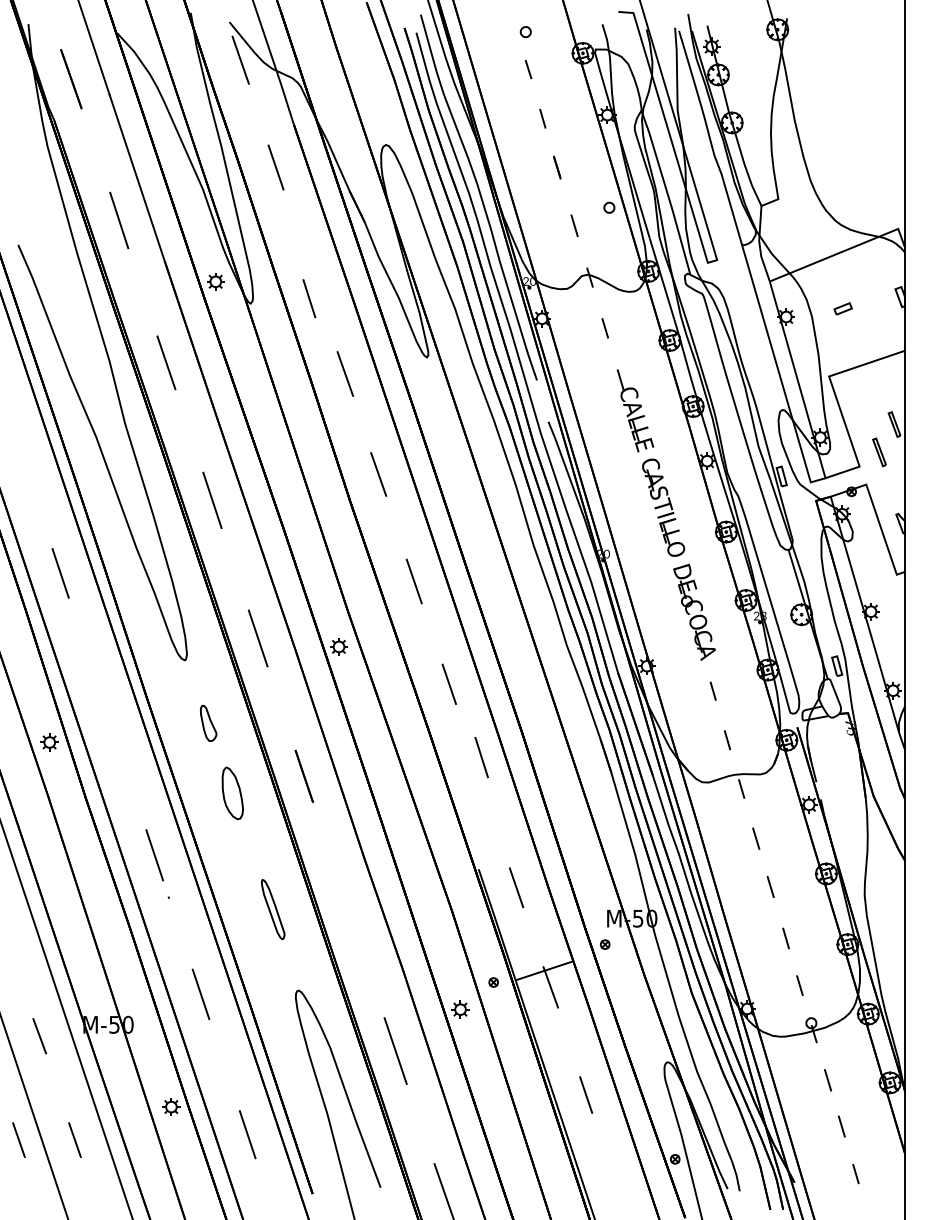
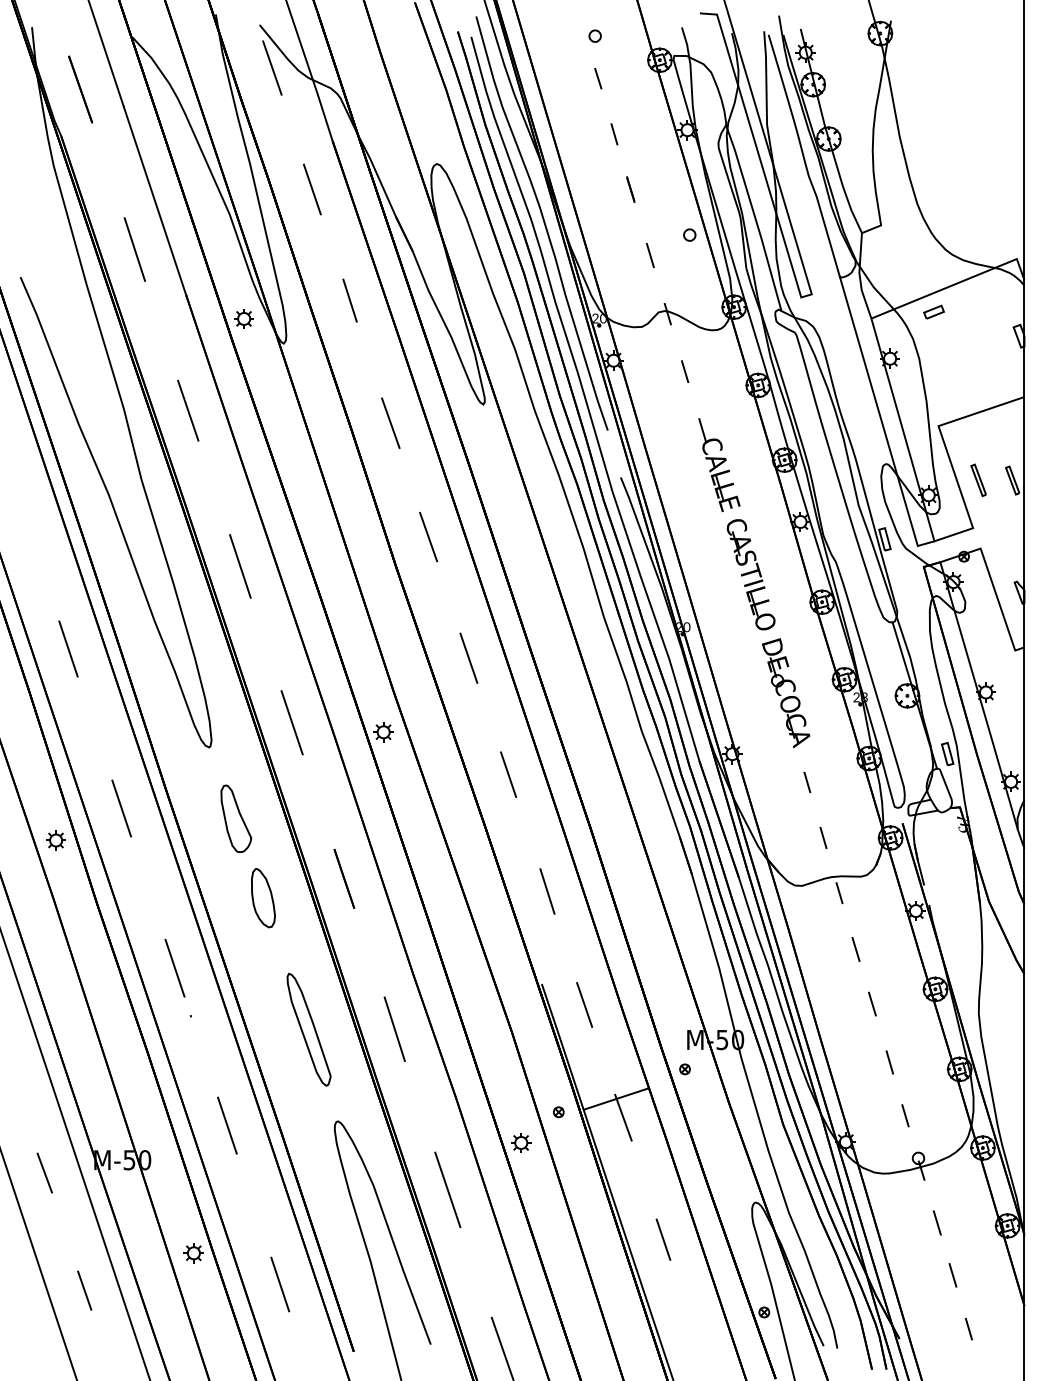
line: (309, 298) -> (350, 300), moved
part: (842, 308) -> (933, 311), moved
part: (879, 452) -> (978, 480), moved
line: (107, 713) -> (121, 807), added
part: (208, 723) -> (235, 819), size x1.67
line: (481, 757) -> (547, 891), moved
part: (273, 909) -> (309, 1029), size x1.67
line: (348, 909) -> (394, 1029), added
line: (18, 1139) -> (20, 1289), removed

